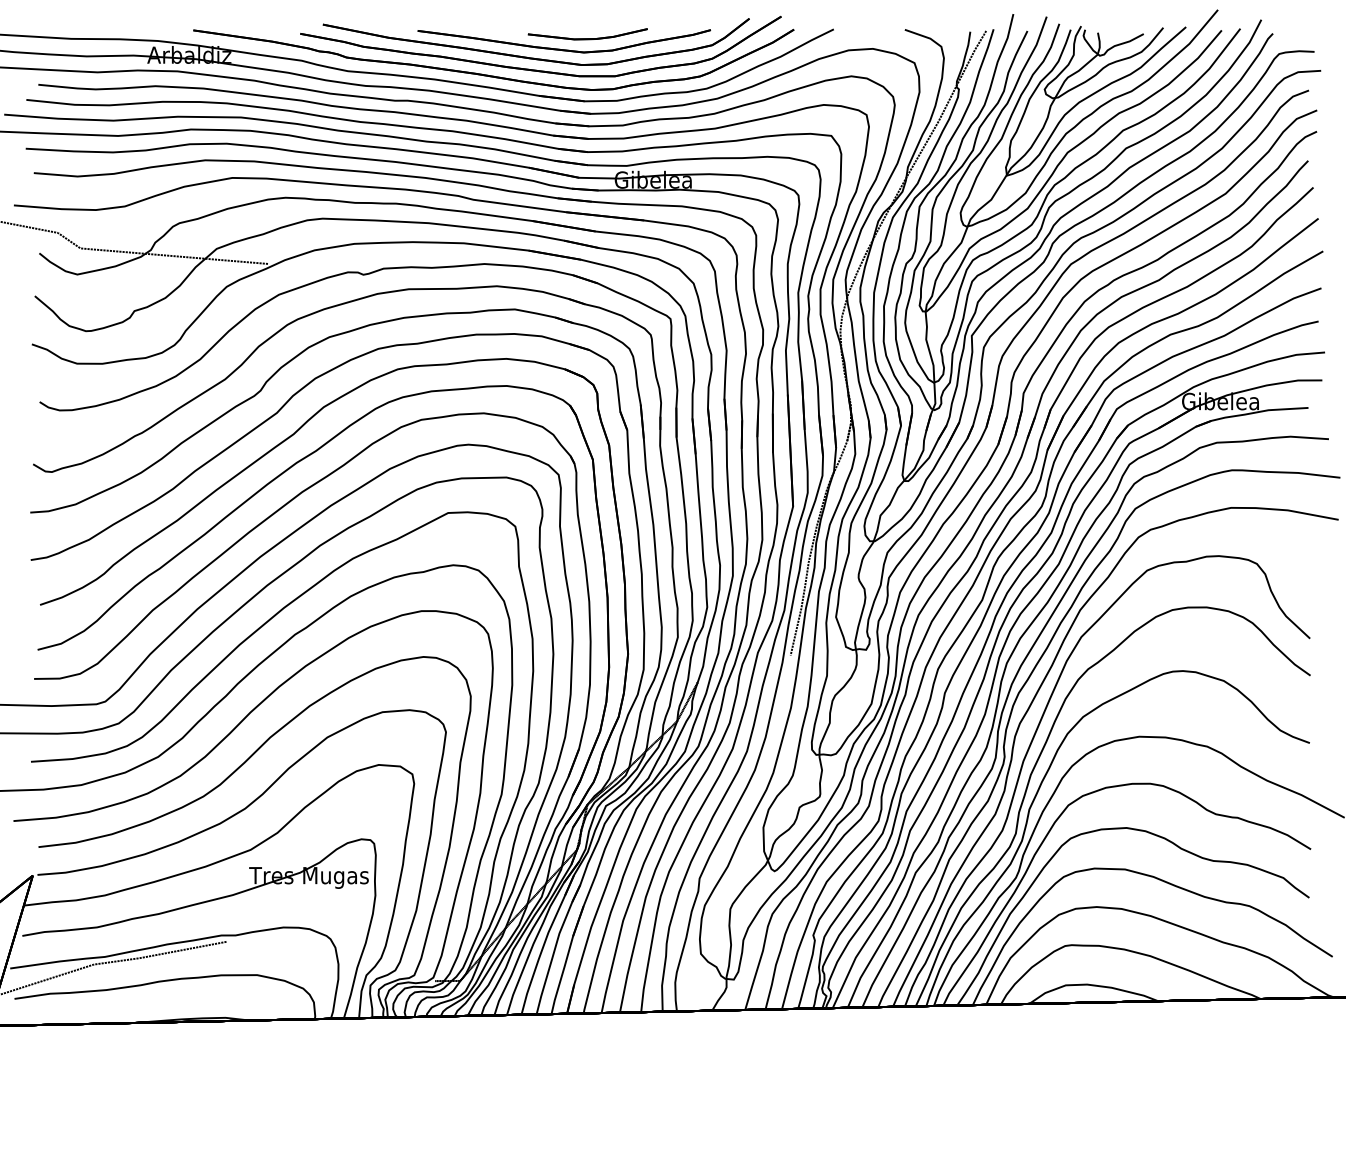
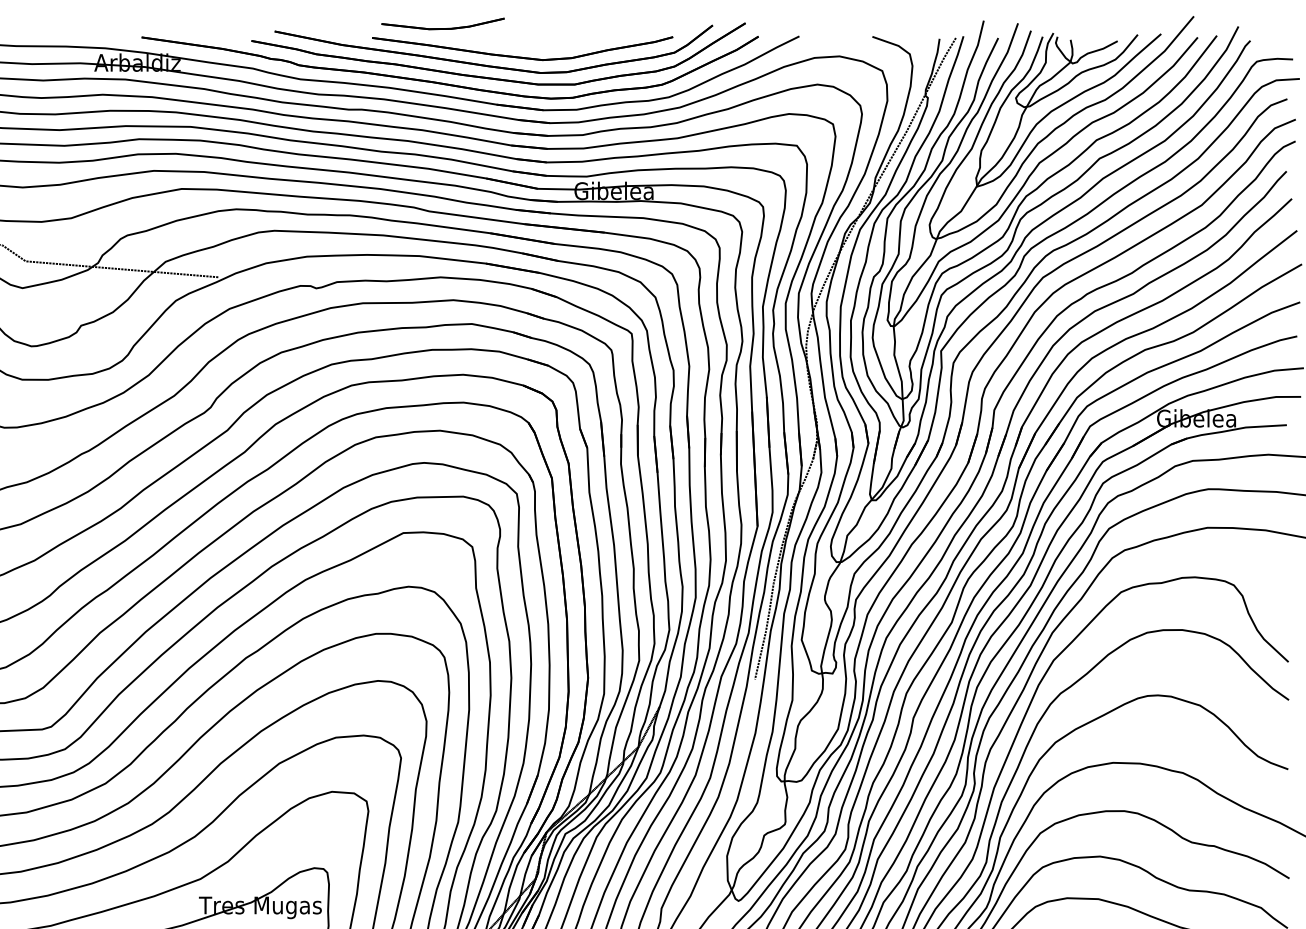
part: (587, 34) -> (442, 24), moved

